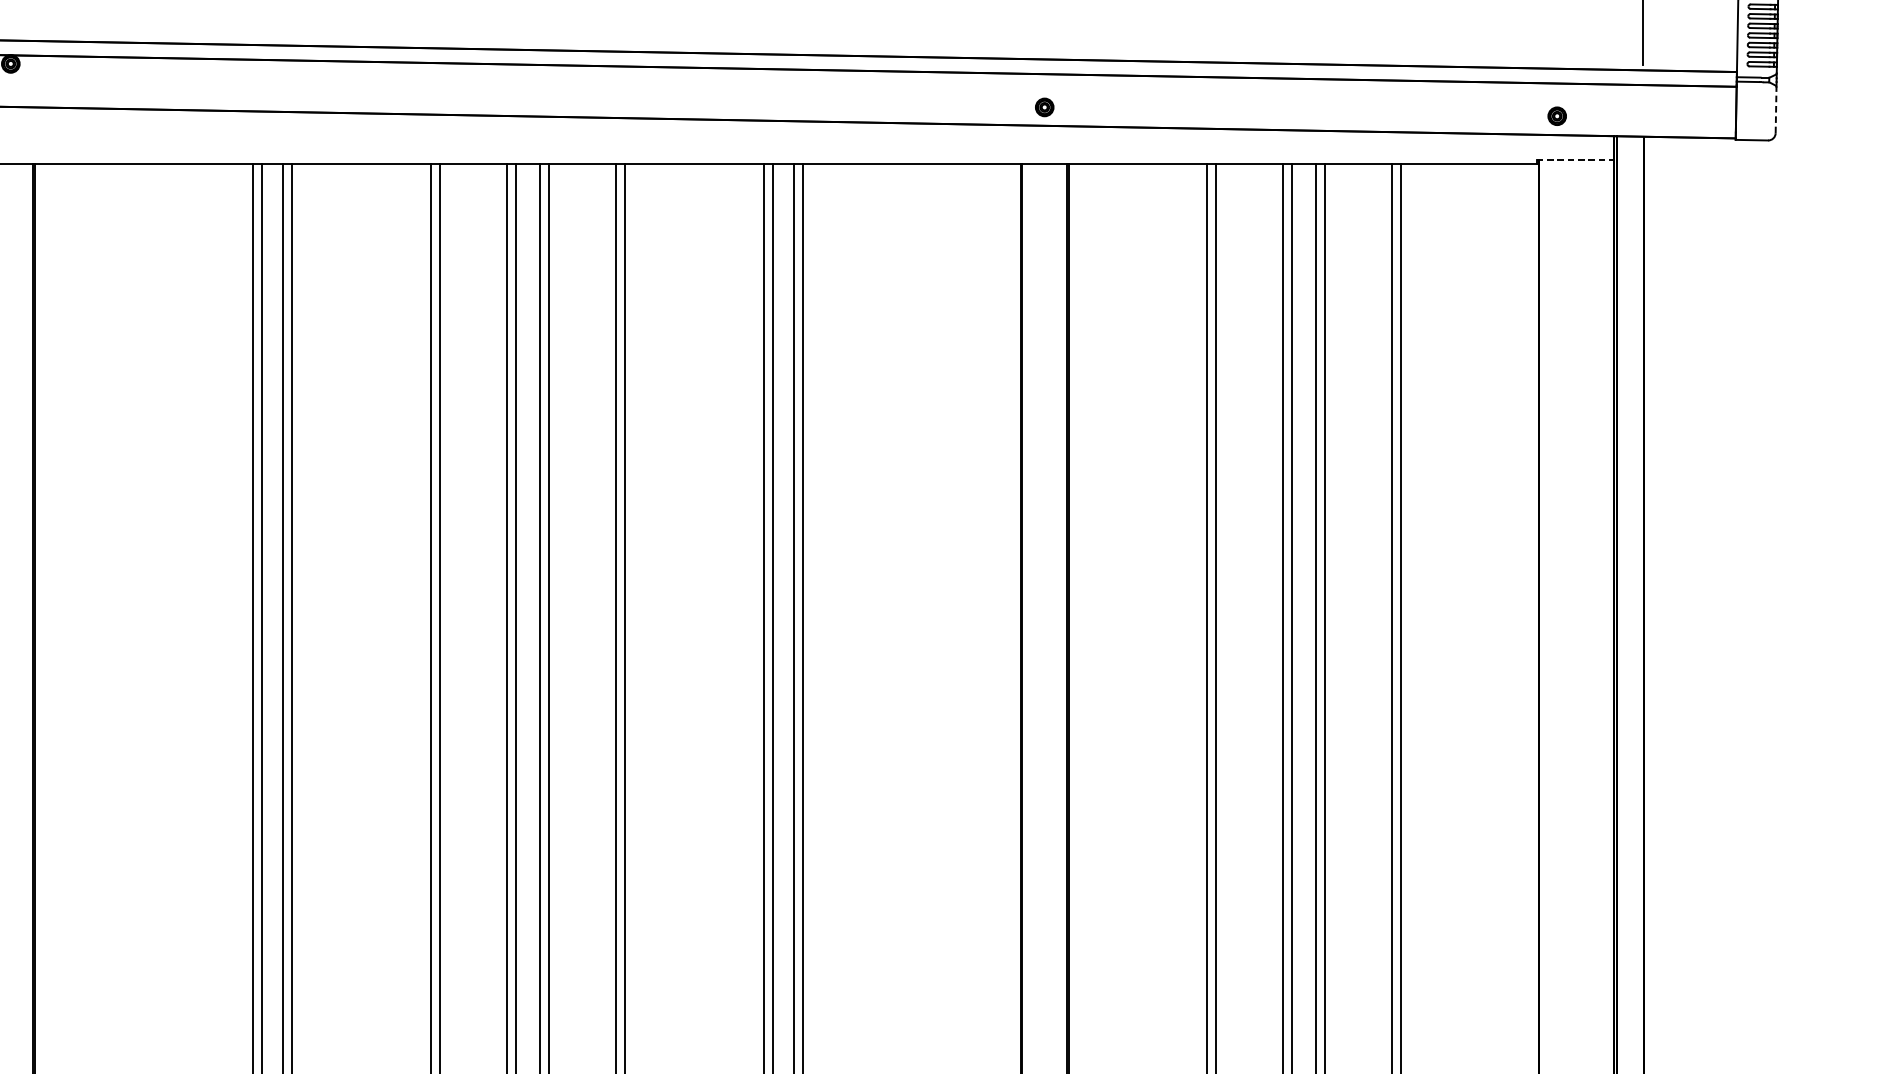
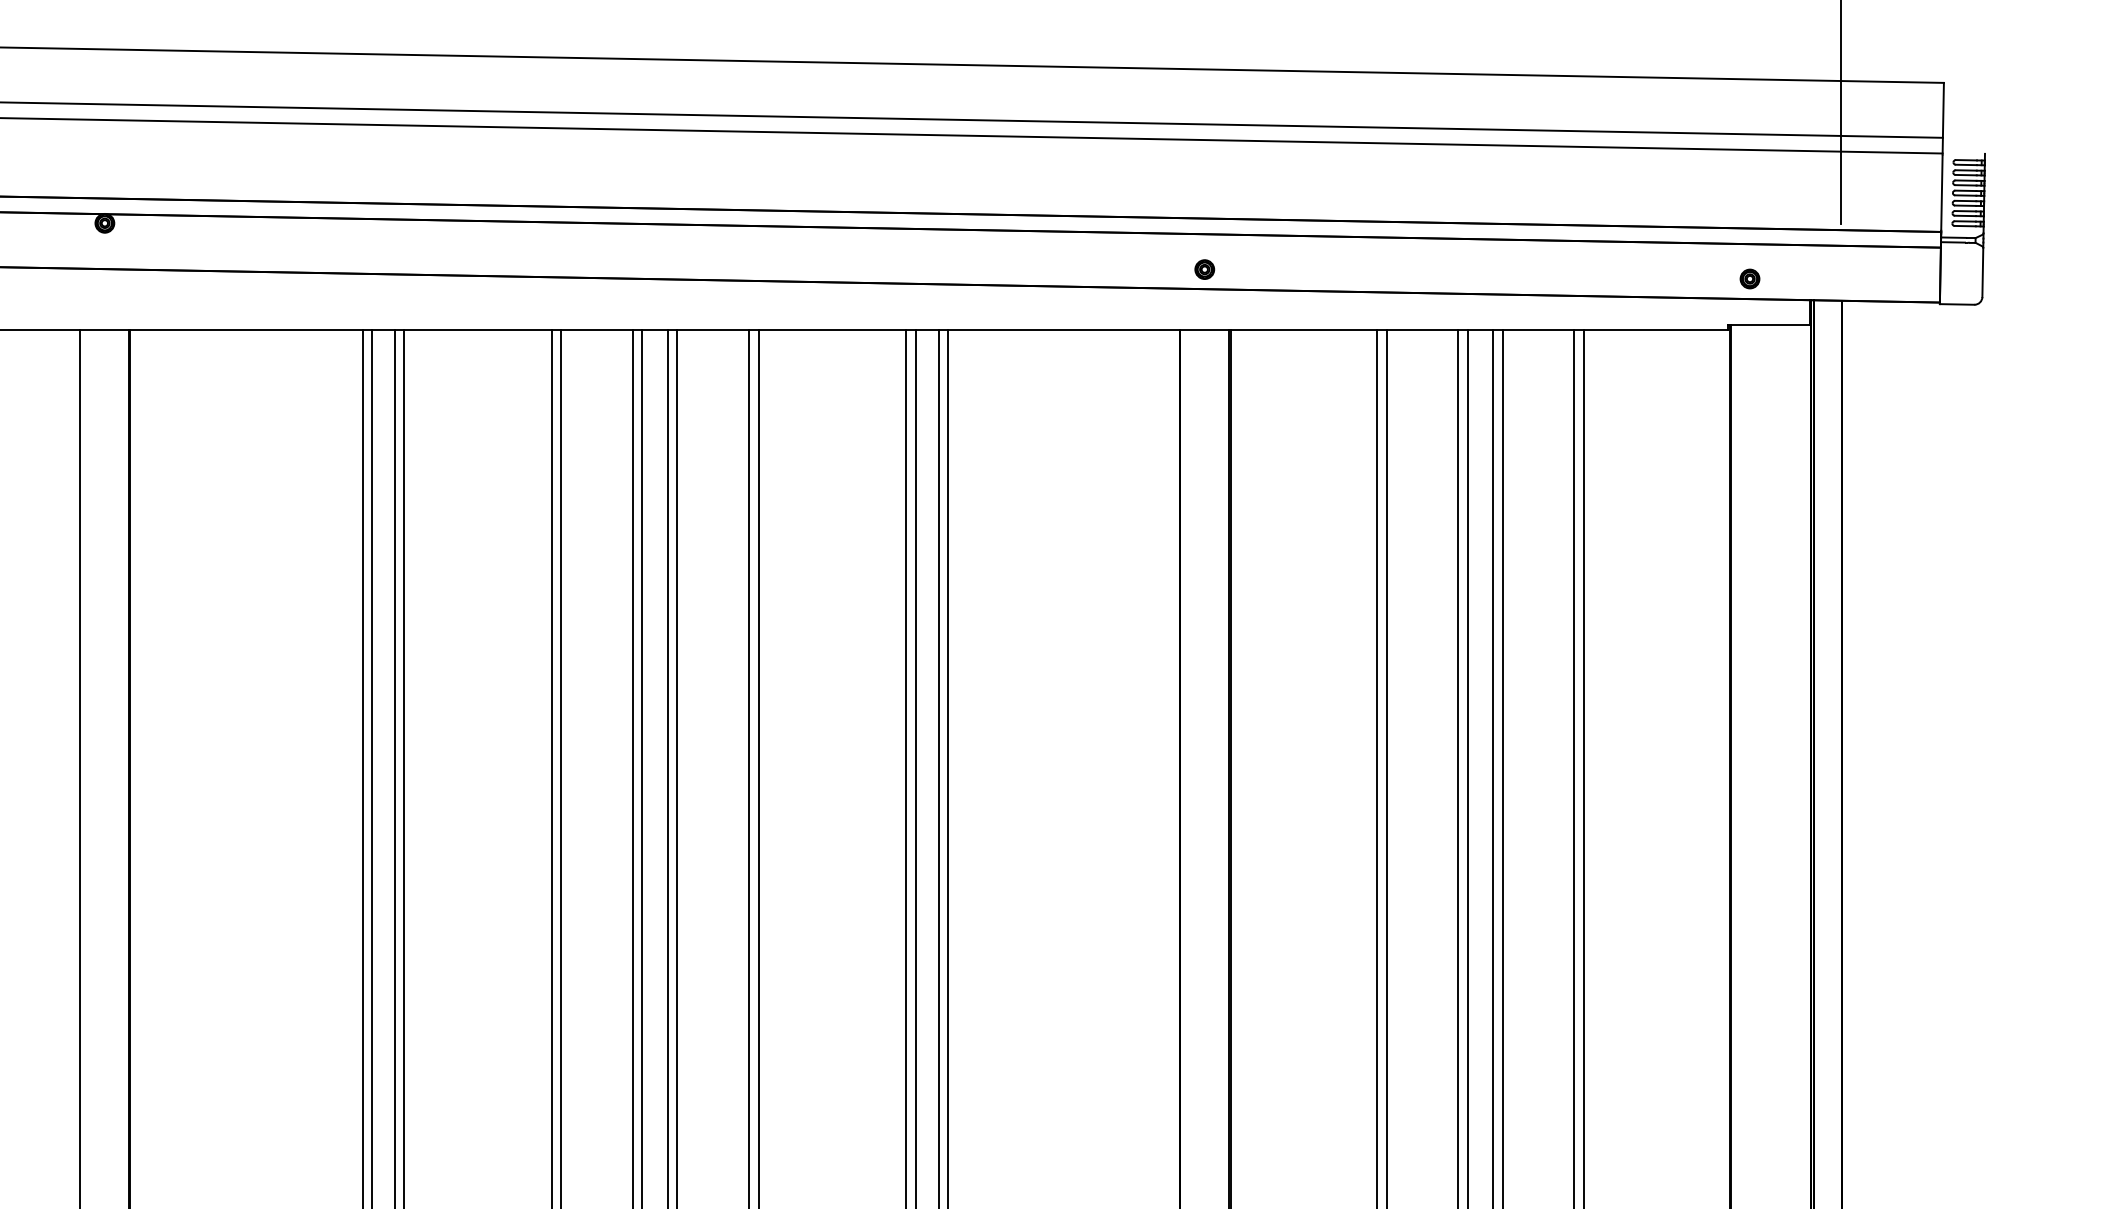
line: (1775, 110) -> (1982, 272), dashed -> solid
line: (1575, 159) -> (1769, 325), dashed -> solid

